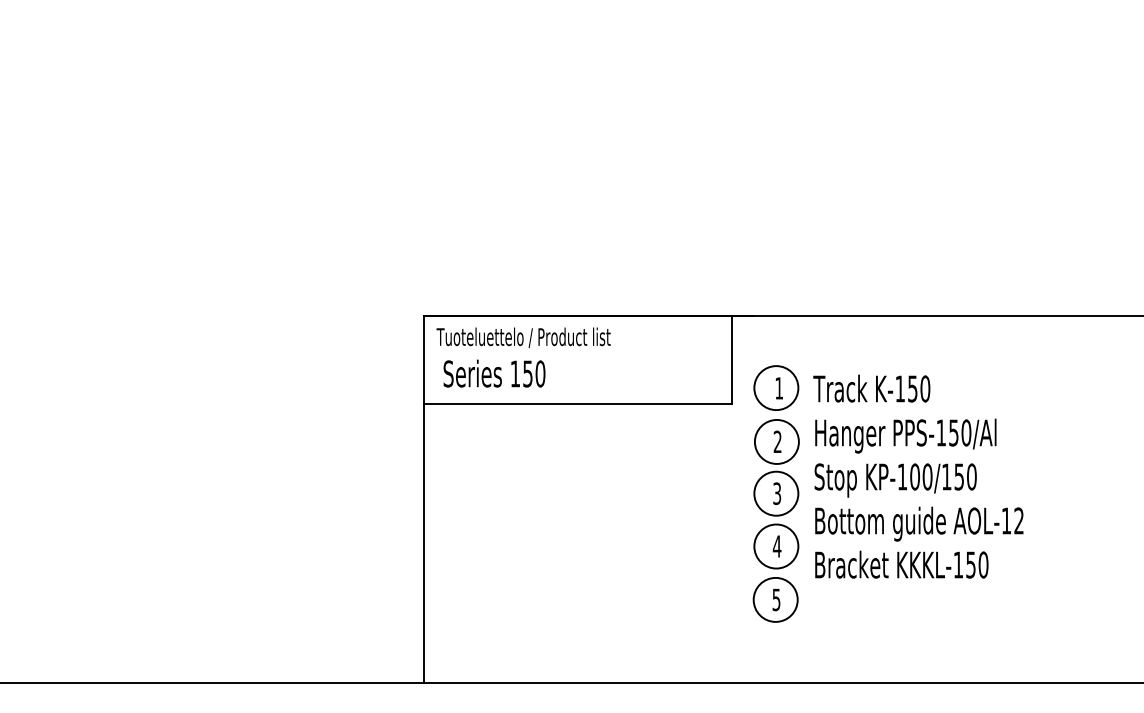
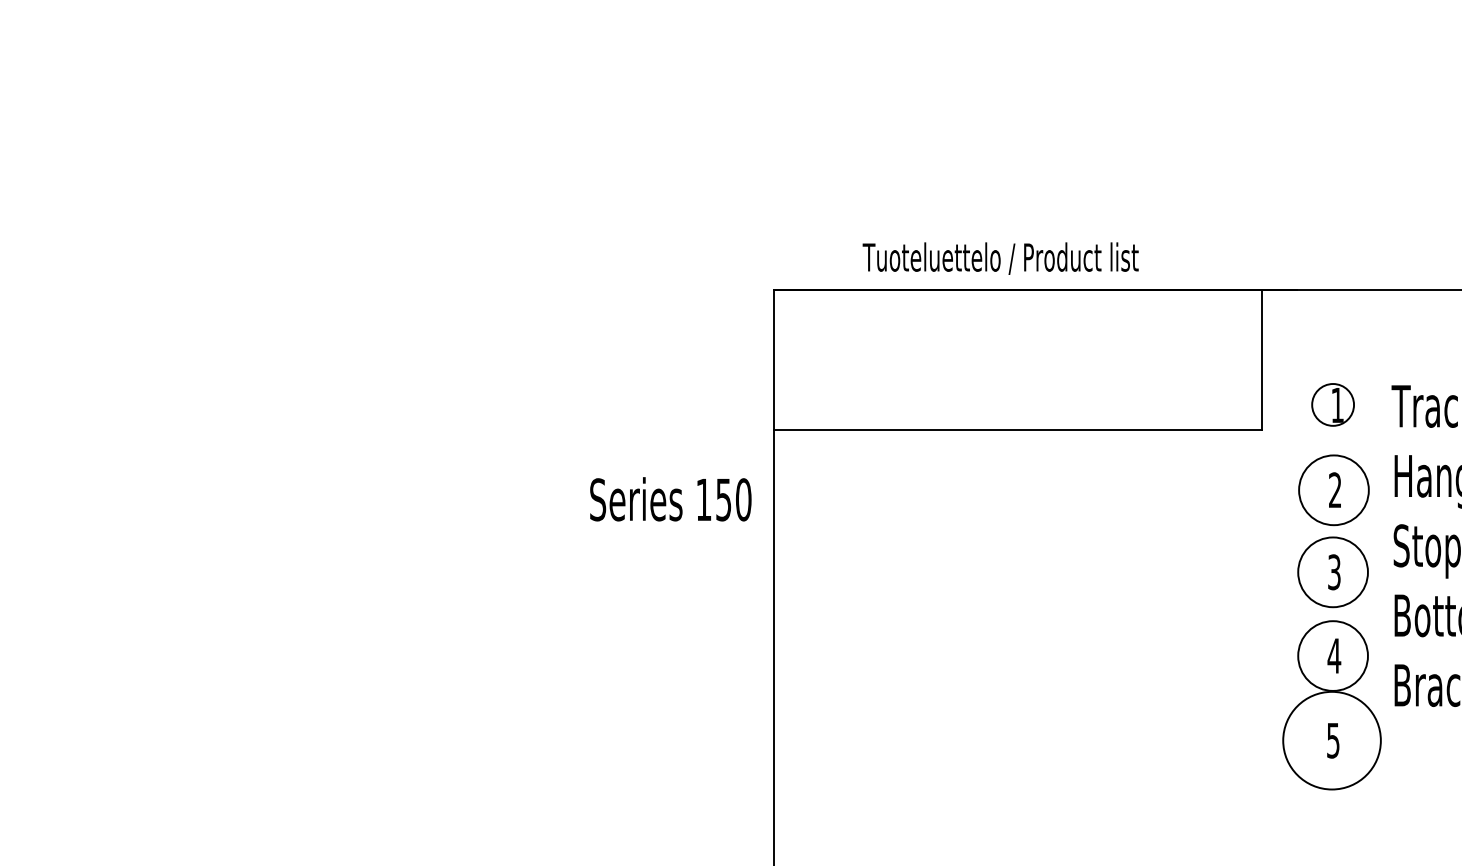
text: (523, 337) -> (1000, 258), moved
text: (494, 373) -> (670, 499), moved
circle: (776, 388) -> (1333, 405), size x0.6
circle: (775, 599) -> (1331, 739), size x1.4

